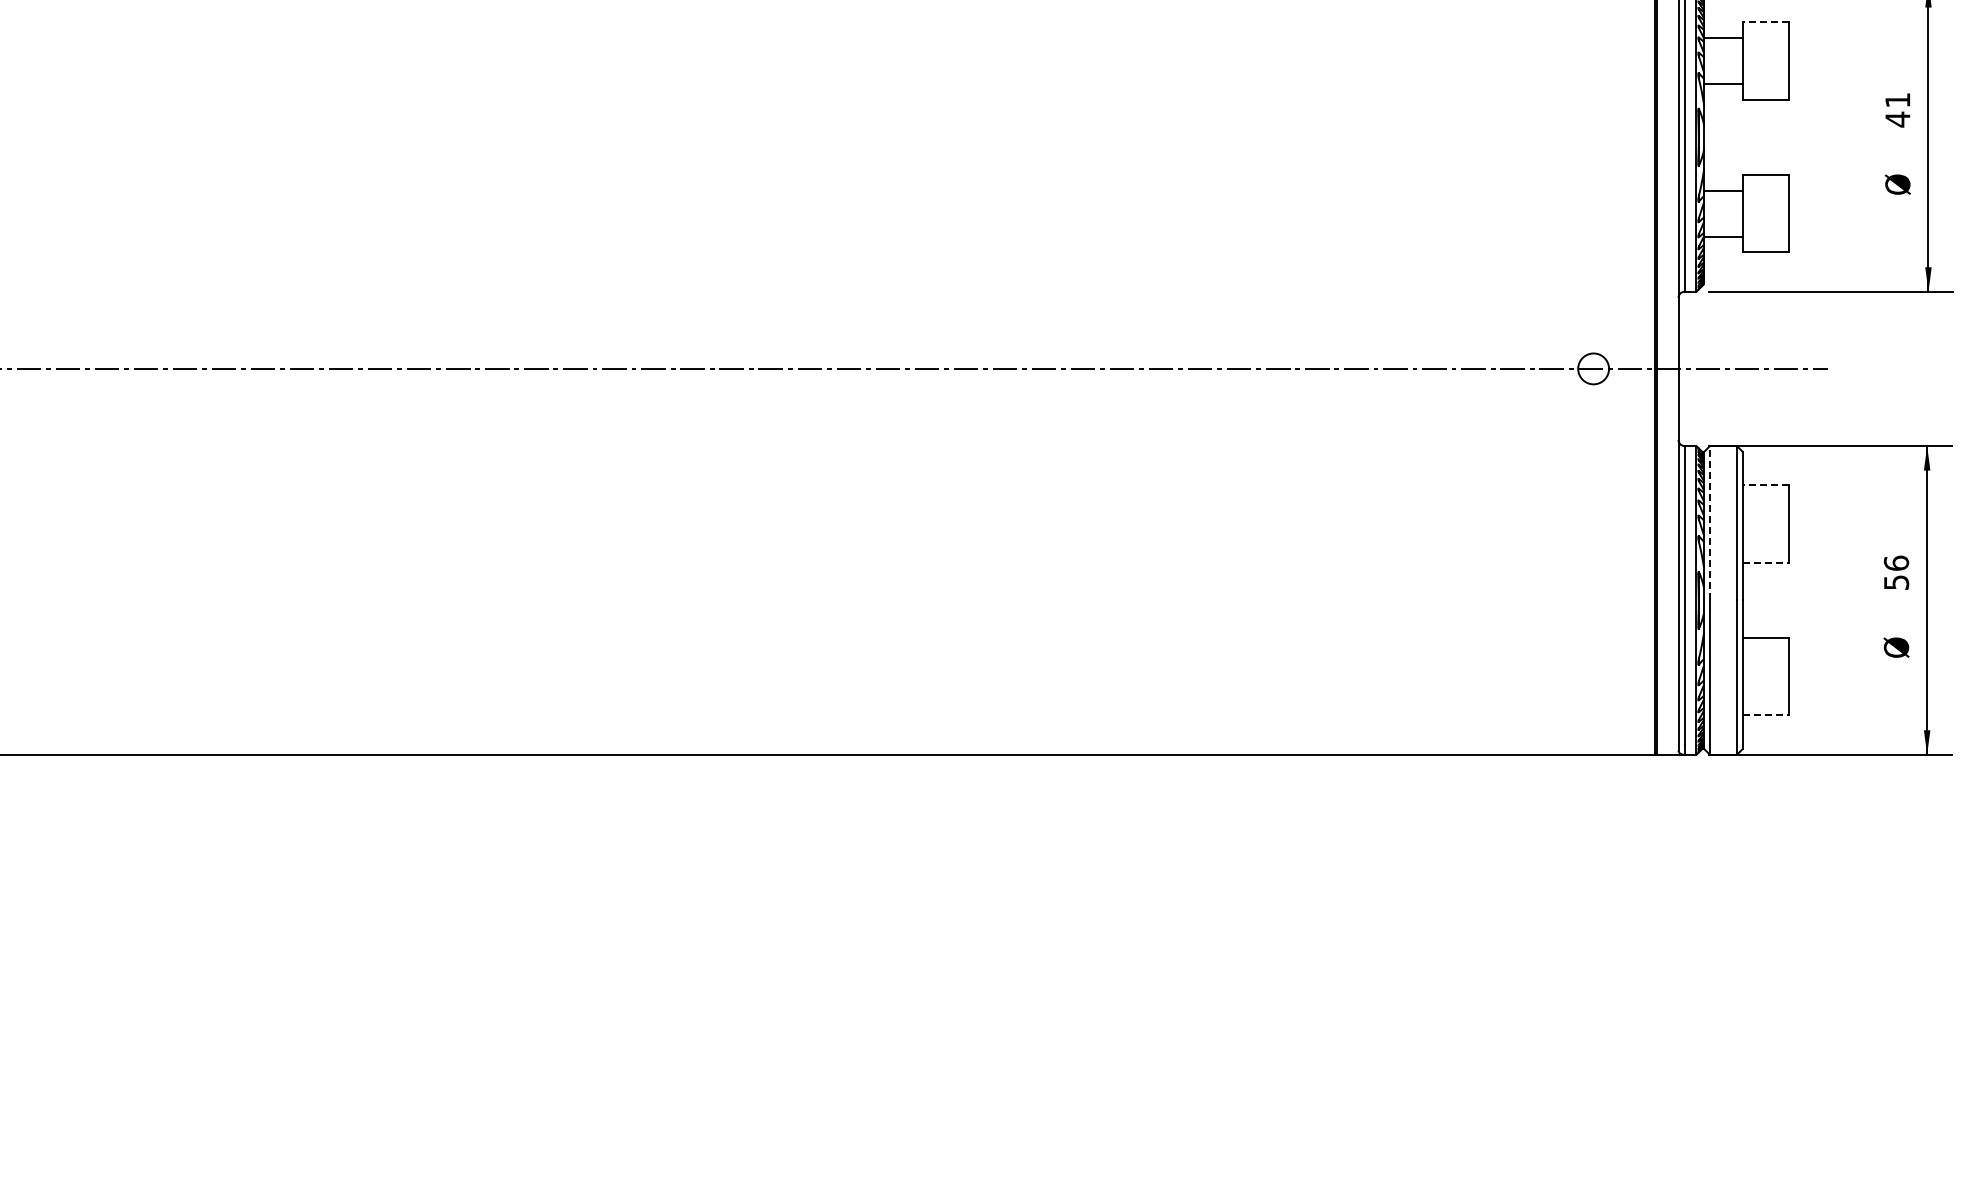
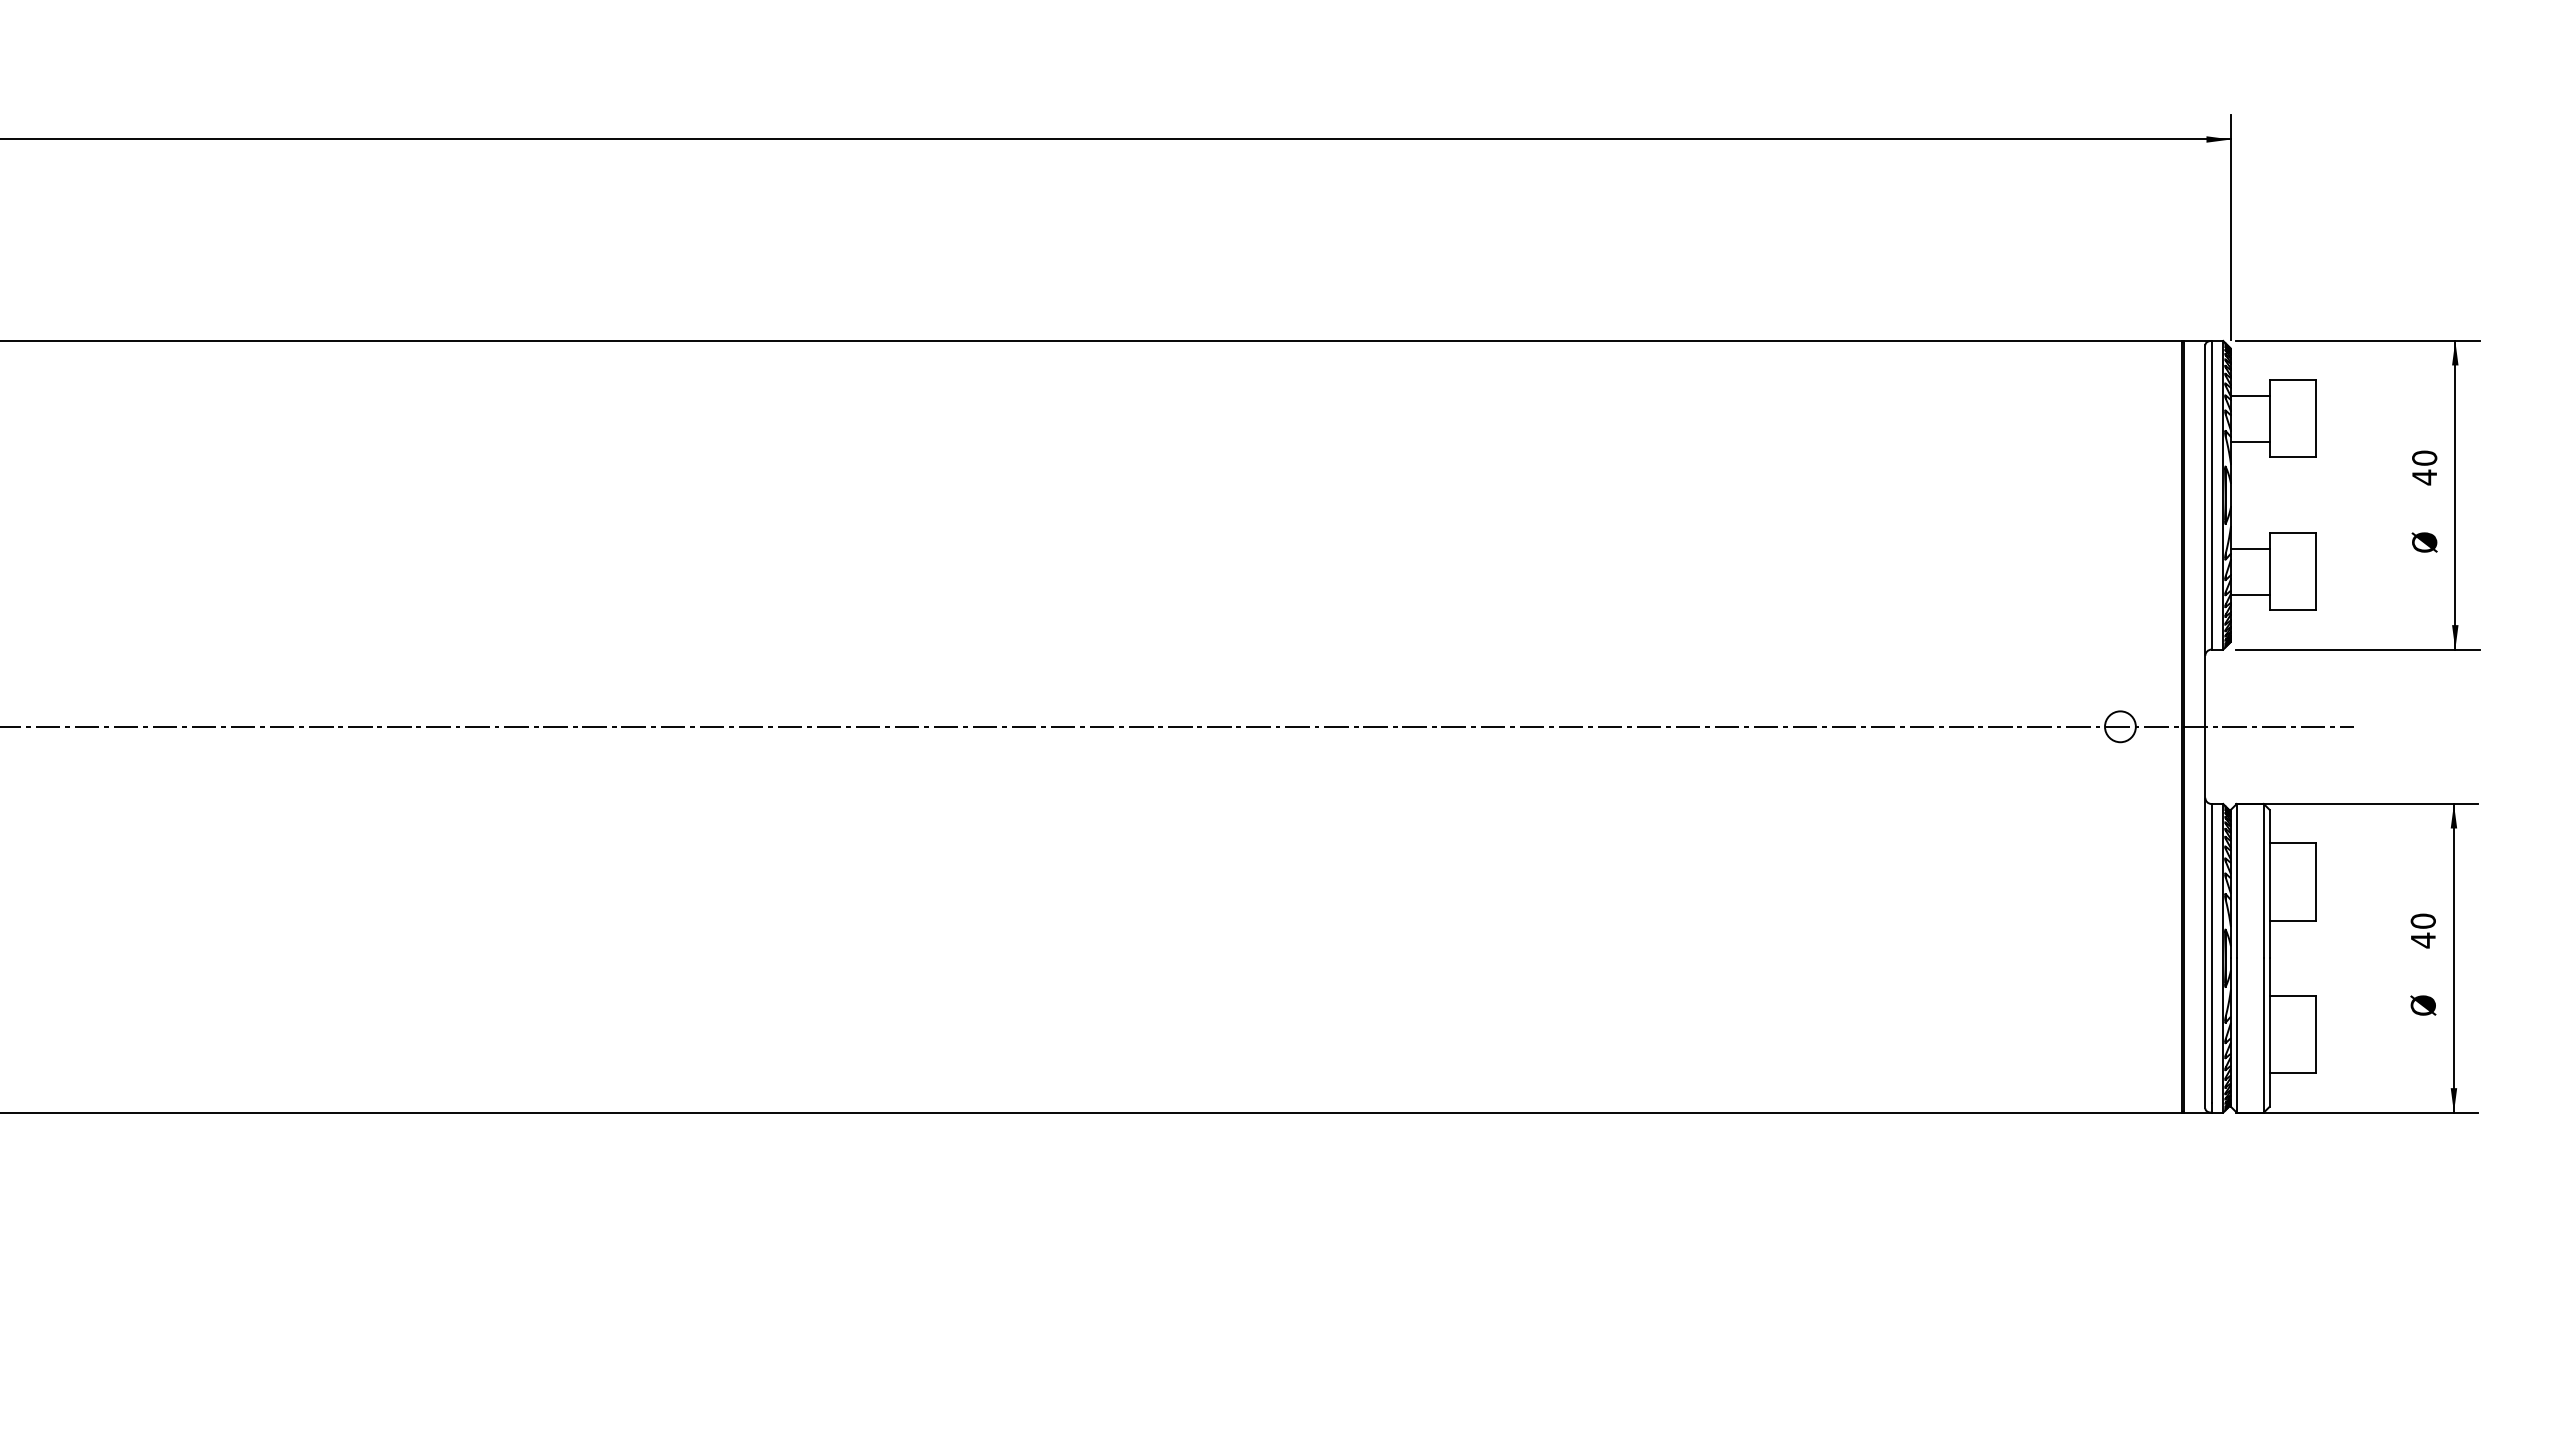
line: (1765, 22) -> (2292, 380), dashed -> solid
text: (1897, 99) -> (2424, 457), 41 -> 40
line: (1765, 485) -> (2292, 843), dashed -> solid
line: (1709, 522) -> (2236, 880), dashed -> solid
line: (1766, 562) -> (2293, 920), dashed -> solid
text: (1895, 572) -> (2422, 930), 56 -> 40
line: (1766, 715) -> (2293, 1073), dashed -> solid

